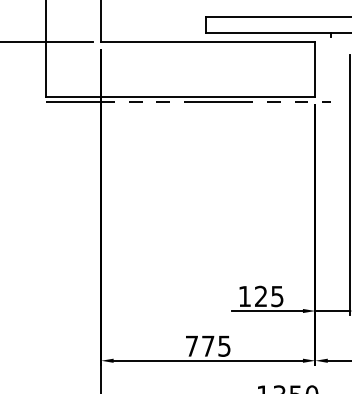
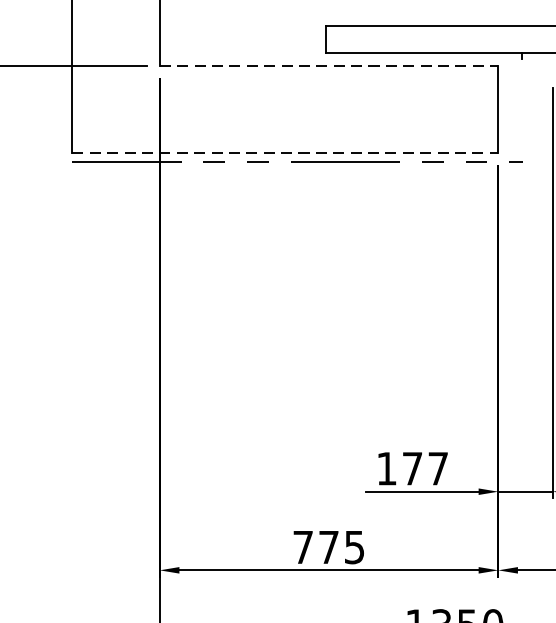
line: (208, 41) -> (329, 65), solid -> dashed
line: (180, 96) -> (285, 152), solid -> dashed
text: (269, 296) -> (425, 468), 125 -> 177

